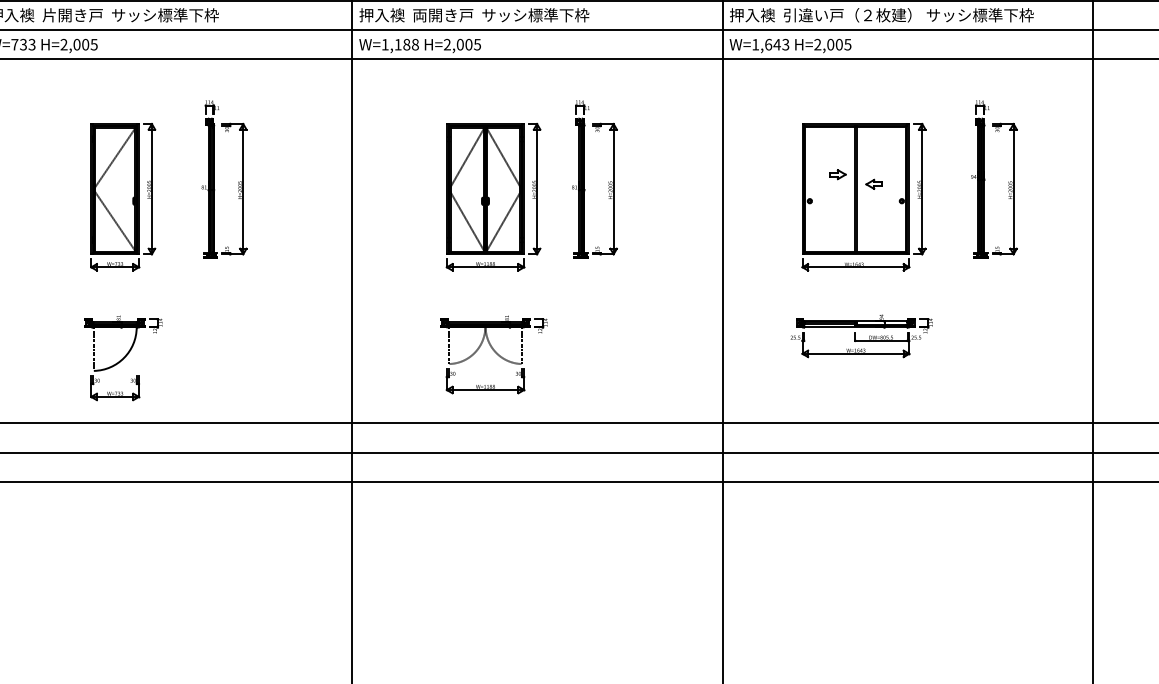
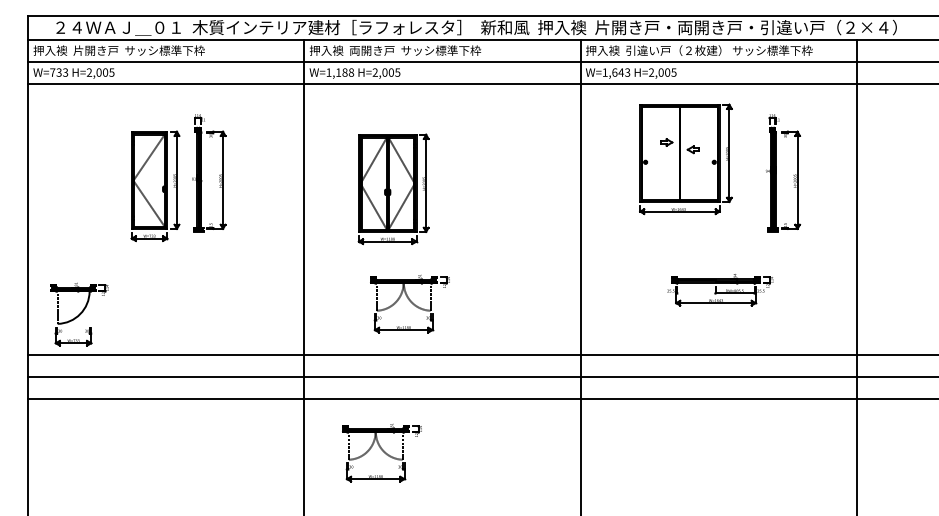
part: (585, 180) -> (478, 173), removed
part: (123, 196) -> (155, 185), moved
part: (493, 197) -> (393, 189), moved
part: (863, 197) -> (685, 159), moved
part: (861, 336) -> (720, 290), moved
part: (123, 358) -> (79, 314), moved
part: (455, 554) -> (381, 452), added

